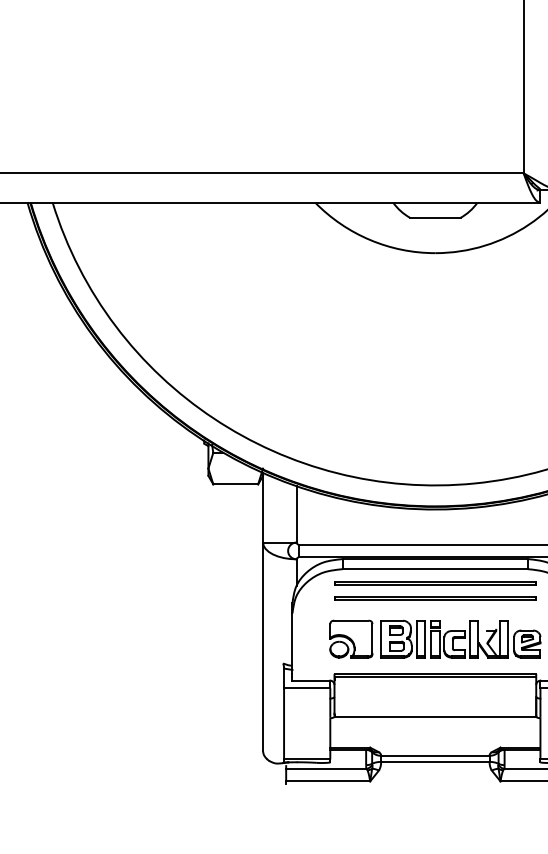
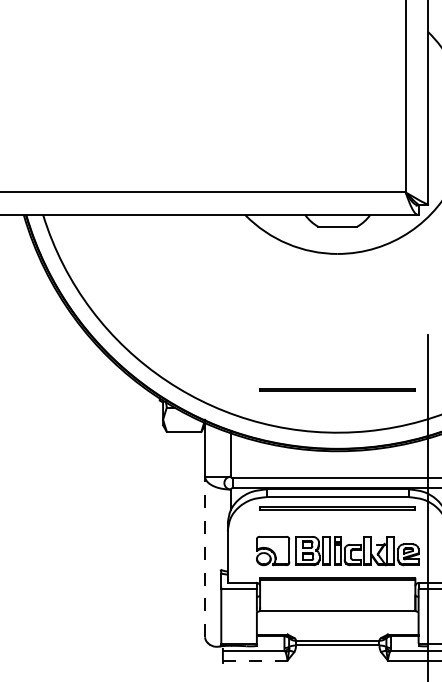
line: (435, 598) -> (337, 389), moved
line: (263, 646) -> (205, 556), solid -> dashed
line: (328, 781) -> (255, 660), solid -> dashed

